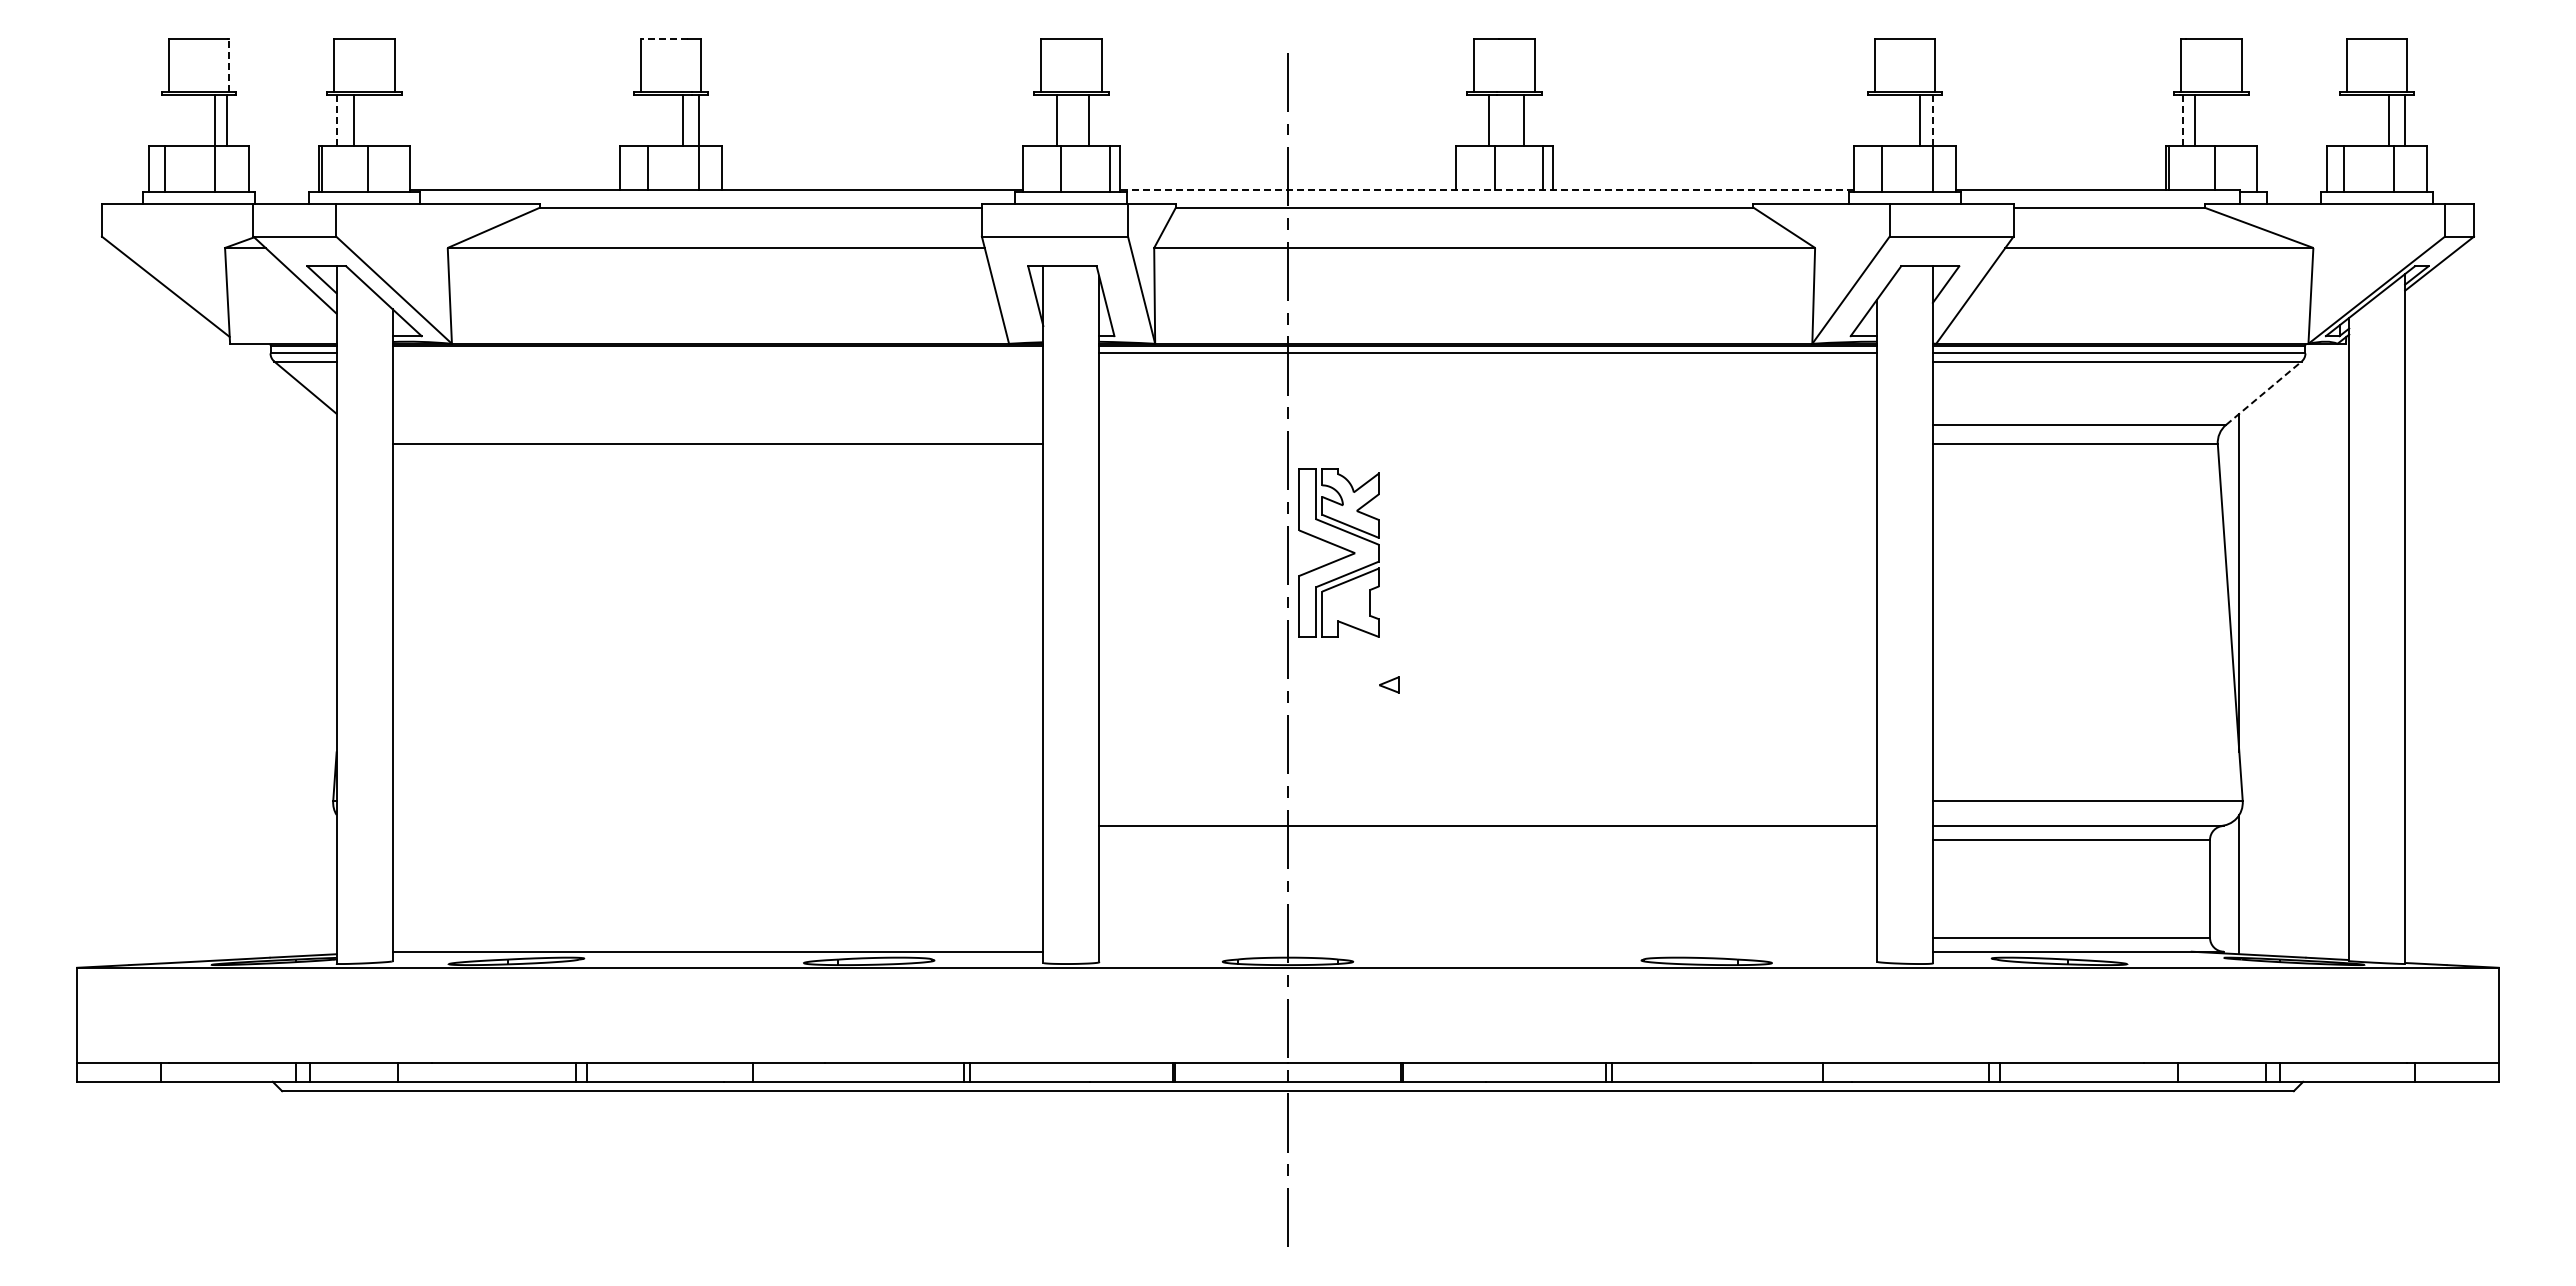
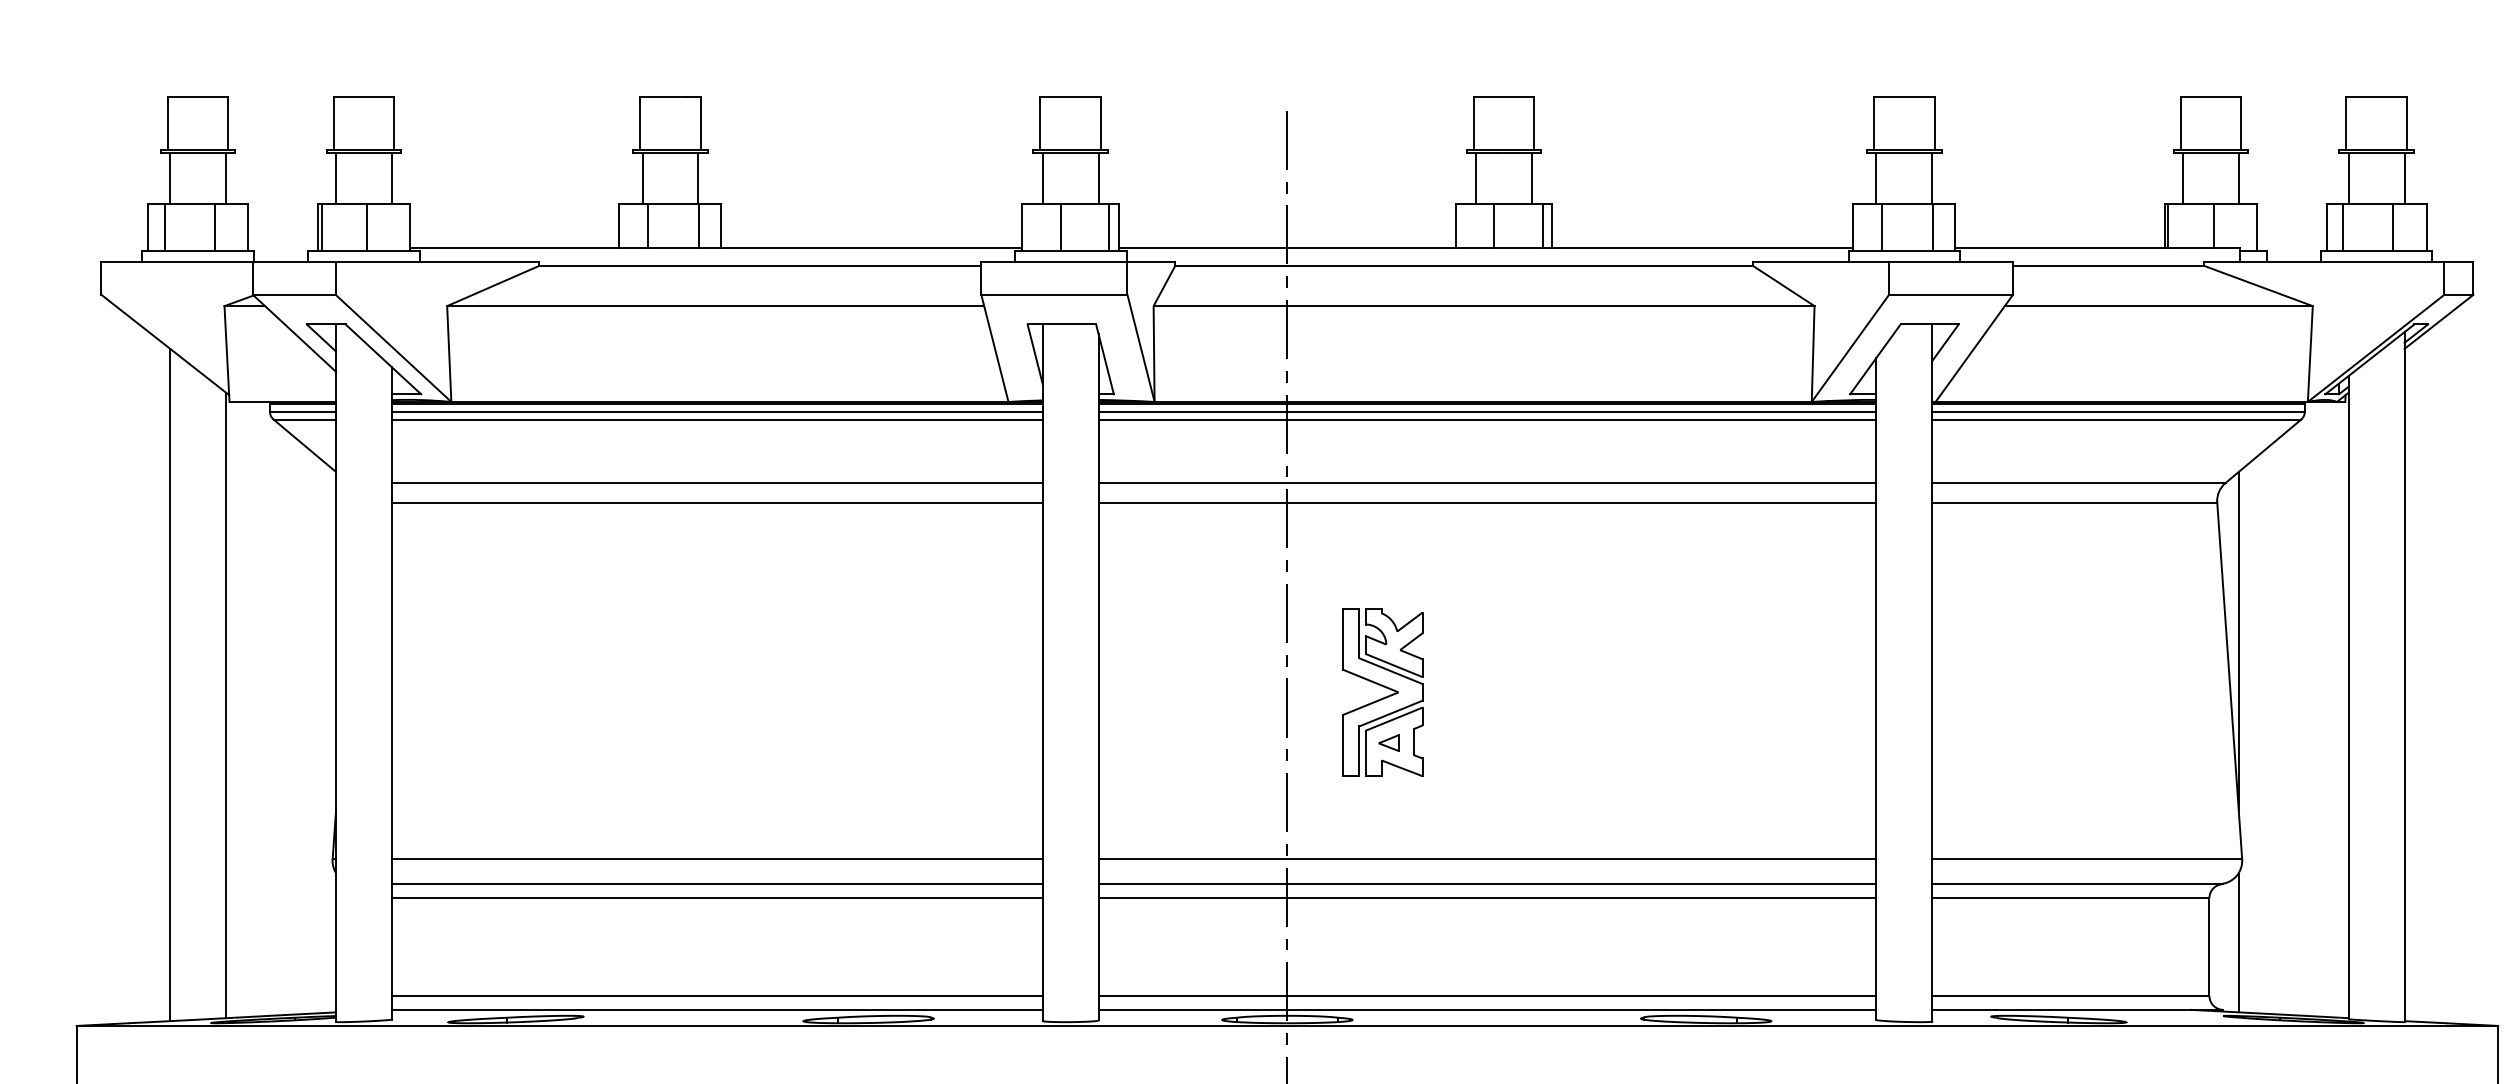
line: (664, 38) -> (663, 96), dashed -> solid
line: (229, 65) -> (228, 123), dashed -> solid
line: (214, 119) -> (169, 177), moved
line: (353, 119) -> (391, 177), moved
line: (683, 119) -> (642, 177), moved
line: (1057, 119) -> (1098, 177), moved
line: (1089, 119) -> (1042, 177), moved
line: (1488, 119) -> (1531, 177), moved
line: (1523, 119) -> (1475, 177), moved
line: (1920, 119) -> (1876, 177), moved
line: (2195, 119) -> (2238, 177), moved
line: (2389, 119) -> (2348, 177), moved
line: (336, 120) -> (335, 178), dashed -> solid
line: (1932, 120) -> (1931, 178), dashed -> solid
line: (2183, 120) -> (2182, 178), dashed -> solid
line: (1486, 190) -> (1485, 248), dashed -> solid
line: (717, 353) -> (716, 411), added
line: (717, 361) -> (716, 419), added
line: (1488, 361) -> (1487, 419), added
line: (2264, 392) -> (2263, 450), dashed -> solid
line: (717, 424) -> (716, 482), added
line: (1488, 424) -> (1487, 482), added
line: (1488, 444) -> (1487, 502), added
part: (1338, 552) -> (1381, 691), moved
line: (170, 626) -> (169, 684), added
line: (226, 647) -> (225, 705), added
line: (717, 801) -> (716, 859), added
line: (1488, 801) -> (1487, 859), added
line: (717, 825) -> (716, 883), added
line: (717, 839) -> (716, 897), added
line: (1488, 839) -> (1487, 897), added
line: (717, 937) -> (716, 995), added
line: (1488, 937) -> (1487, 995), added
line: (1488, 951) -> (1487, 1009), added

